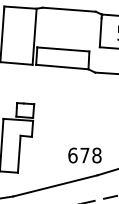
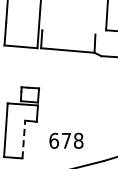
line: (63, 49) -> (69, 32), removed
line: (19, 154) -> (24, 139), solid -> dashed
text: (84, 155) -> (65, 140), moved

